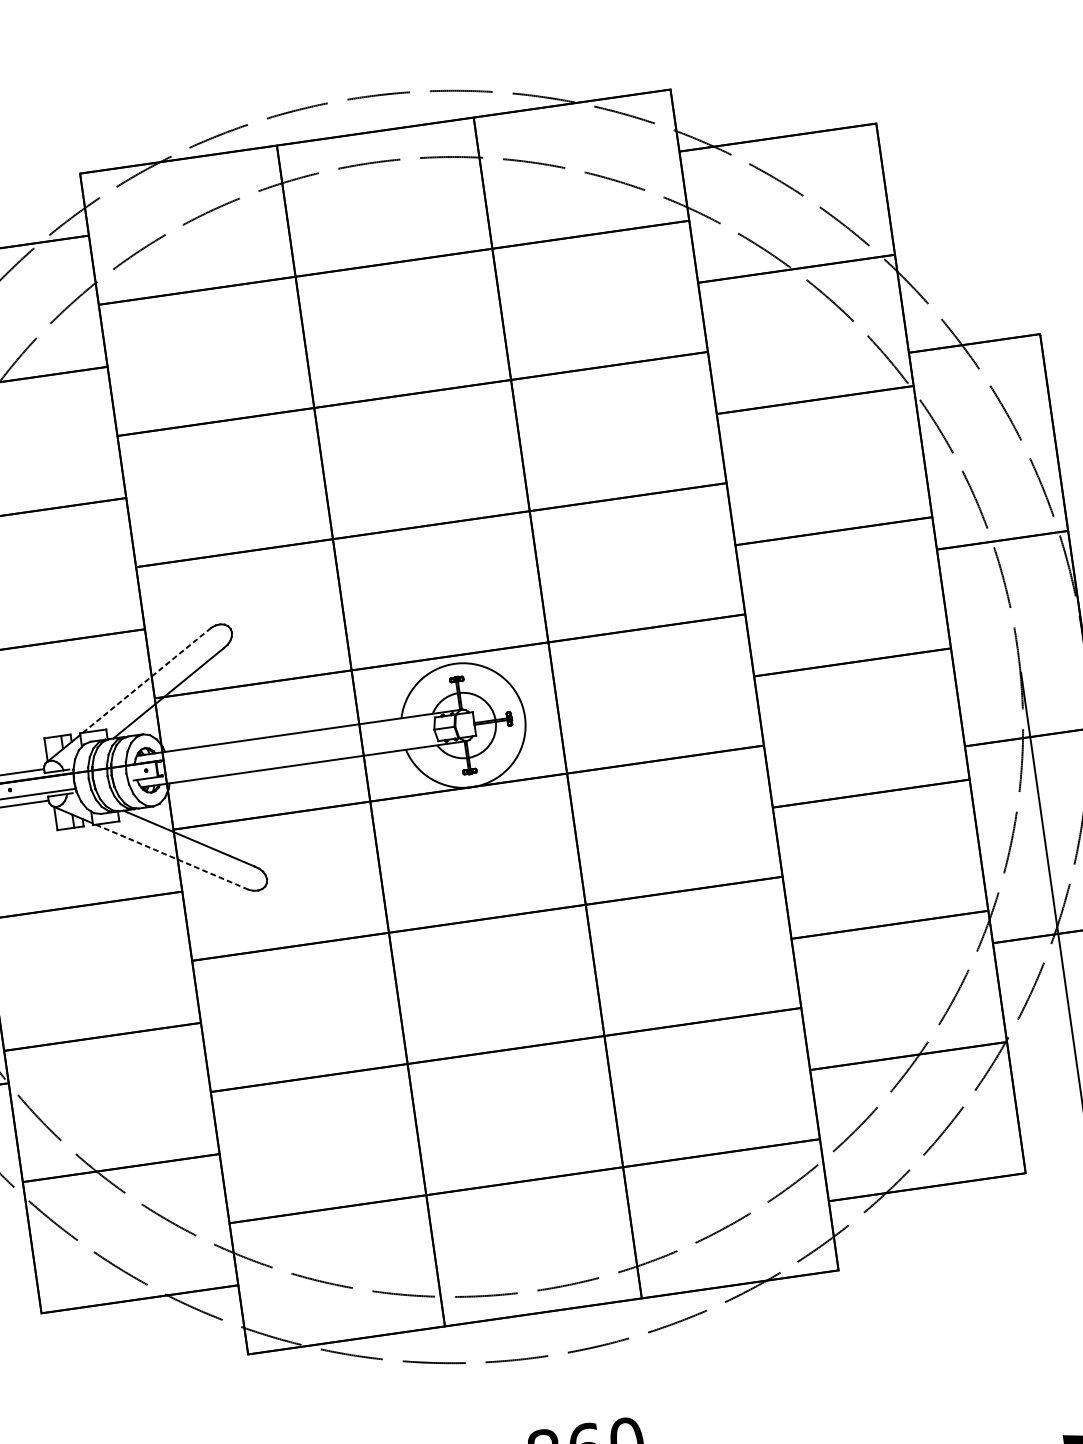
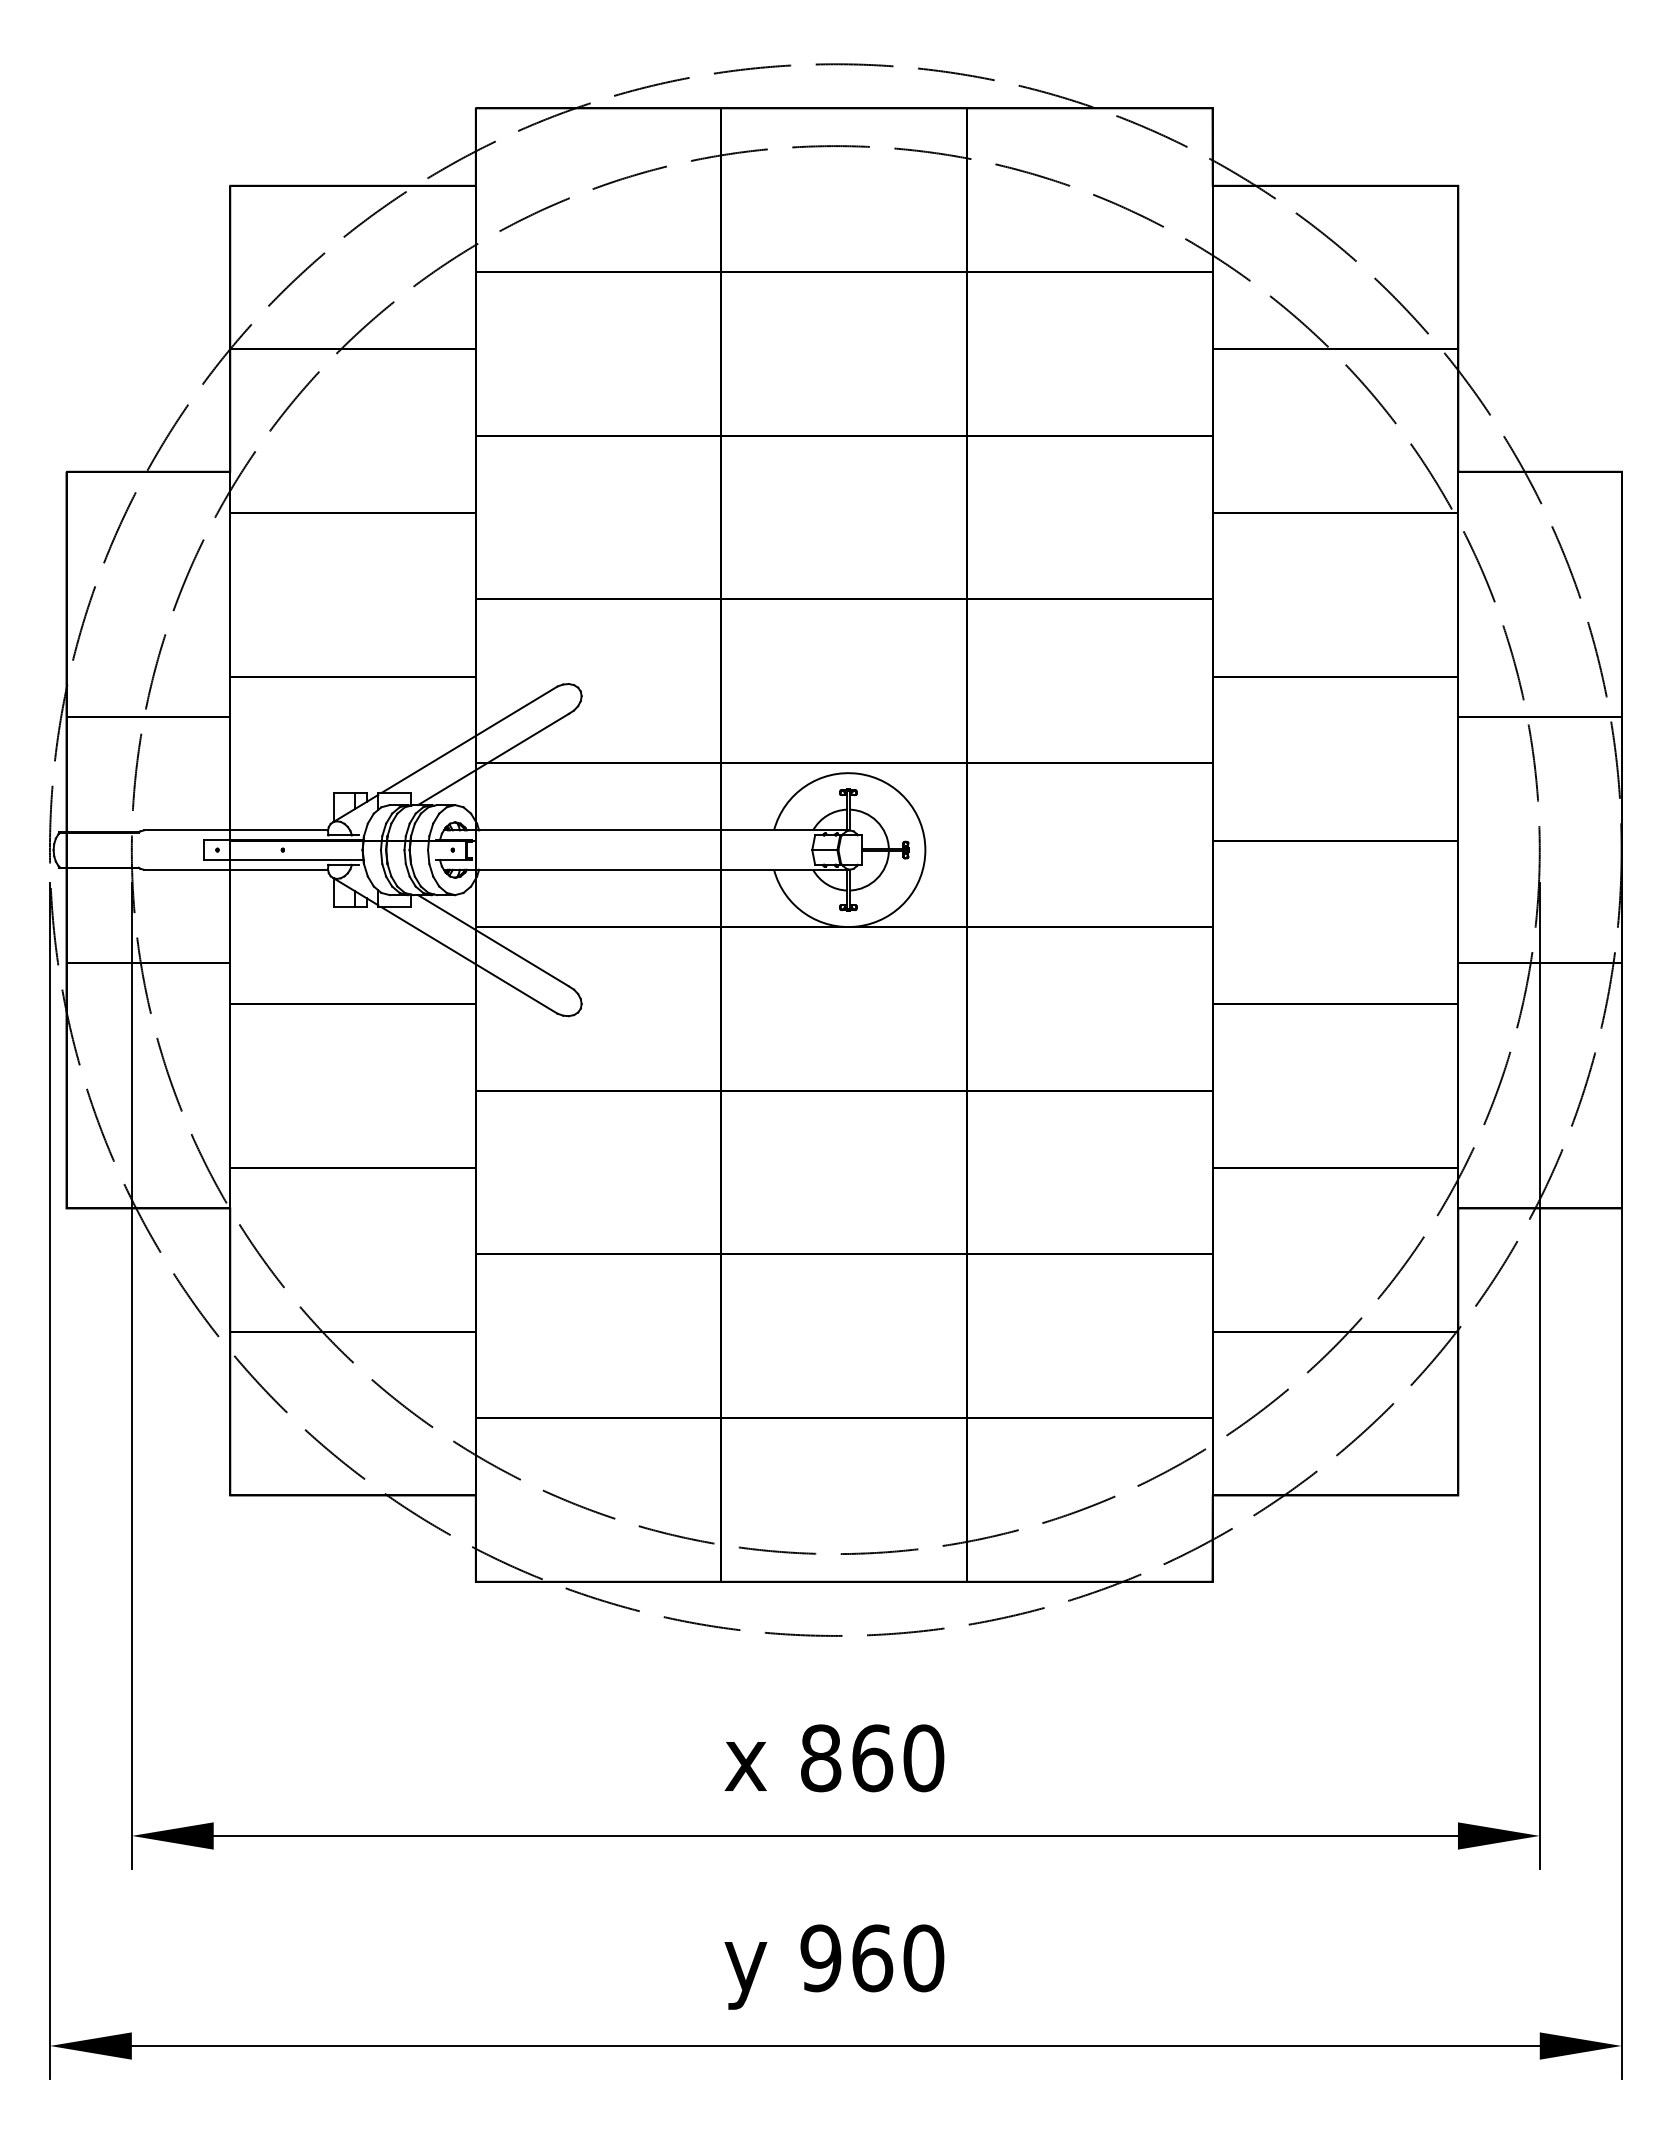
line: (147, 680) -> (469, 739), dashed -> solid
line: (172, 857) -> (469, 960), dashed -> solid

